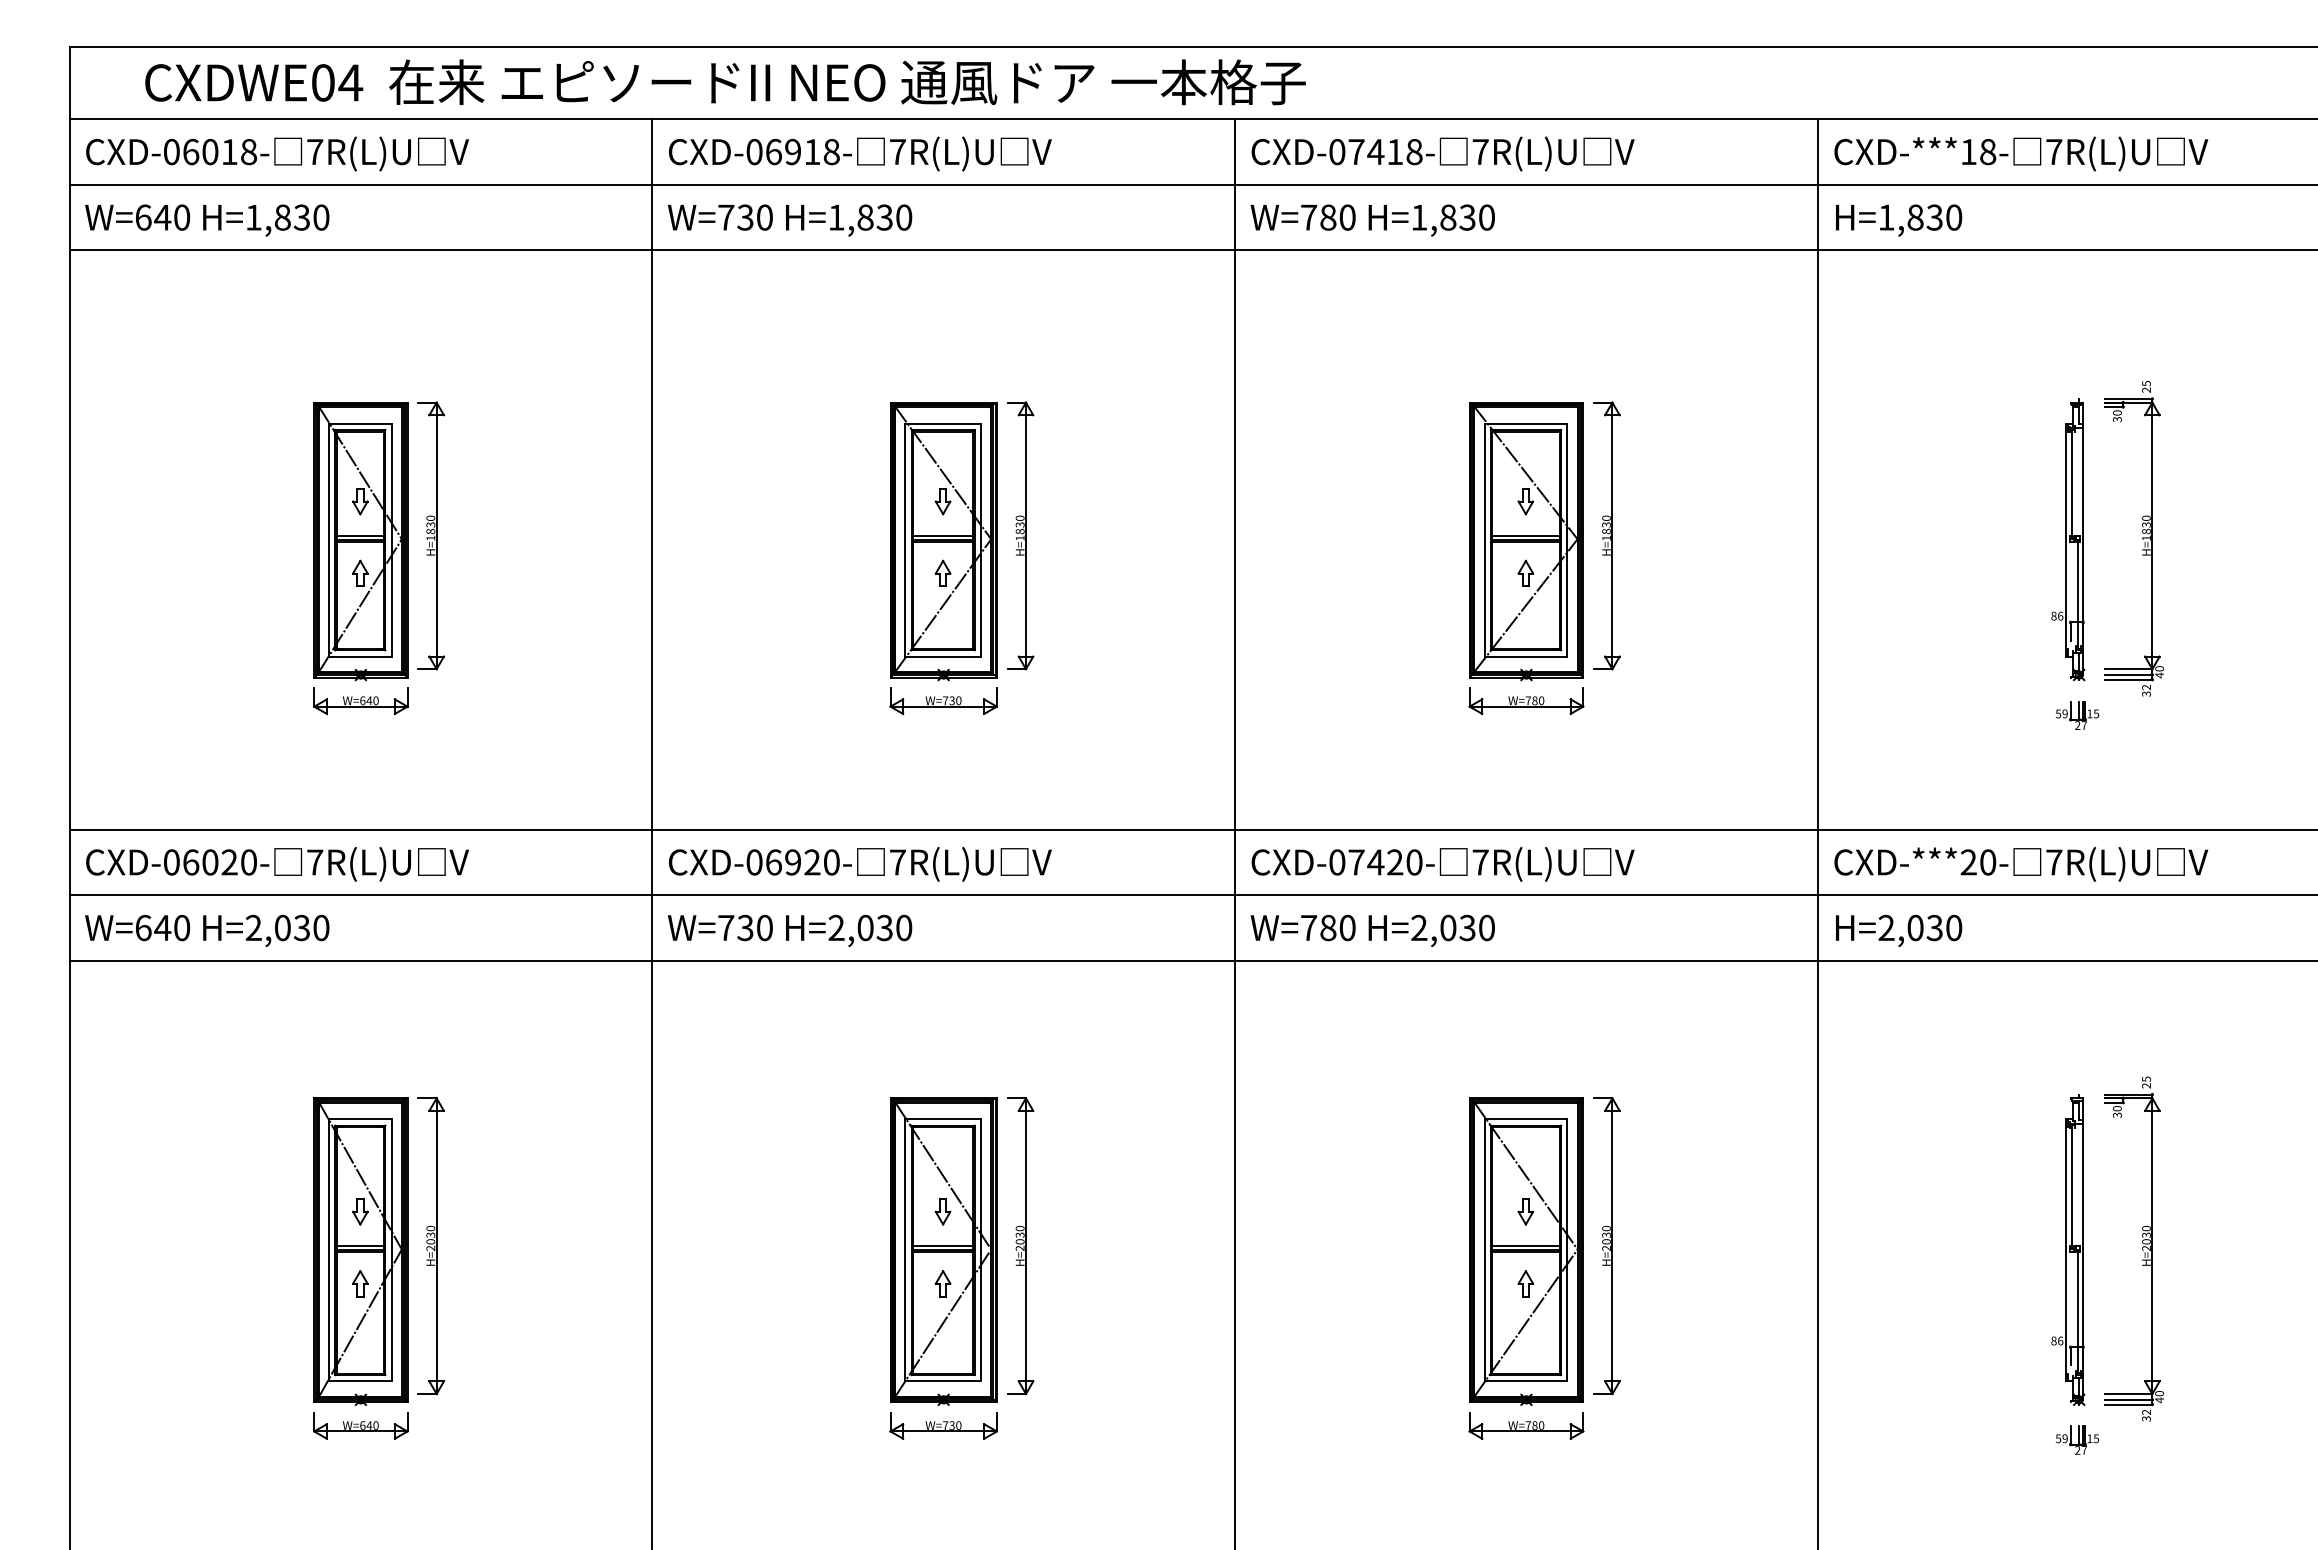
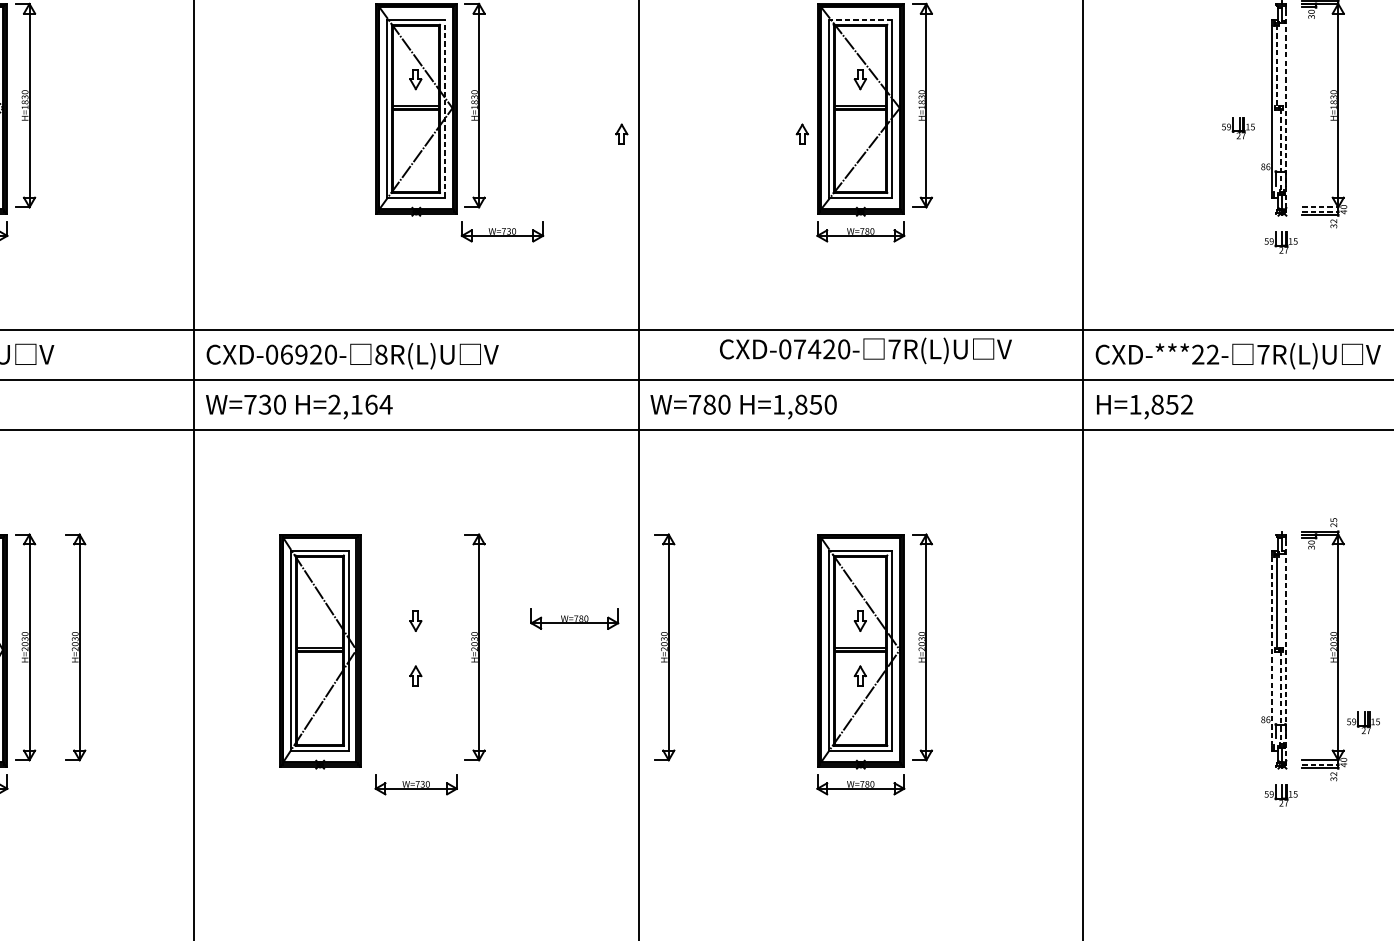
line: (1525, 423) -> (860, 19), solid -> dashed
line: (2071, 484) -> (1276, 66), solid -> dashed
line: (980, 539) -> (444, 108), solid -> dashed
line: (2083, 539) -> (1285, 108), solid -> dashed
part: (2021, 565) -> (1238, 128), added
part: (942, 572) -> (621, 133), moved
part: (1525, 572) -> (802, 133), moved
line: (2077, 594) -> (1281, 150), solid -> dashed
line: (2128, 669) -> (1320, 207), solid -> dashed
line: (2128, 675) -> (1320, 212), solid -> dashed
part: (943, 700) -> (502, 231), moved
text: (897, 862) -> (381, 354), 7R(L)U -> 8R(L)U
text: (1988, 862) -> (1213, 354), CXD-***20- -> CXD-***22-
text: (1442, 864) -> (865, 350), moved
text: (884, 927) -> (371, 404), H=2,030 -> H=2,164
text: (1443, 927) -> (797, 404), H=2,030 -> H=1,850
text: (1920, 927) -> (1161, 404), H=2,030 -> H=1,852
part: (1151, 1208) -> (574, 618), added
part: (496, 1246) -> (75, 647), added
part: (1268, 1246) -> (664, 647), added
line: (2066, 1250) -> (1272, 650), solid -> dashed
line: (2083, 1250) -> (1285, 650), solid -> dashed
part: (943, 1251) -> (320, 651), moved
line: (2077, 1312) -> (1281, 698), solid -> dashed
part: (2185, 1344) -> (1363, 722), added
line: (2128, 1399) -> (1320, 764), solid -> dashed

